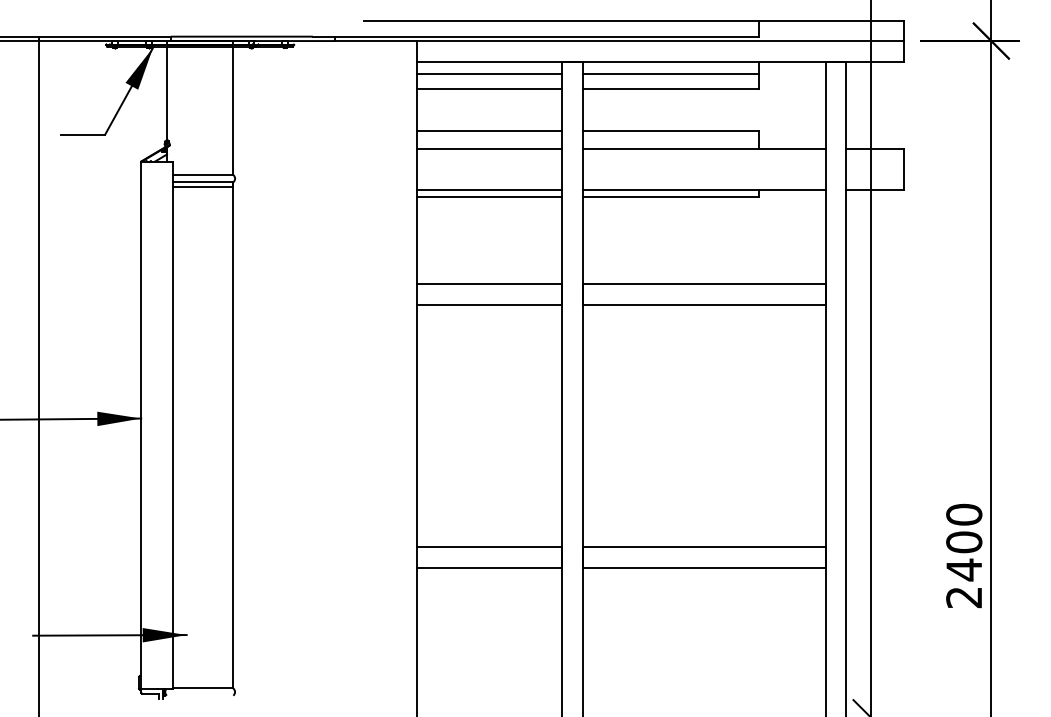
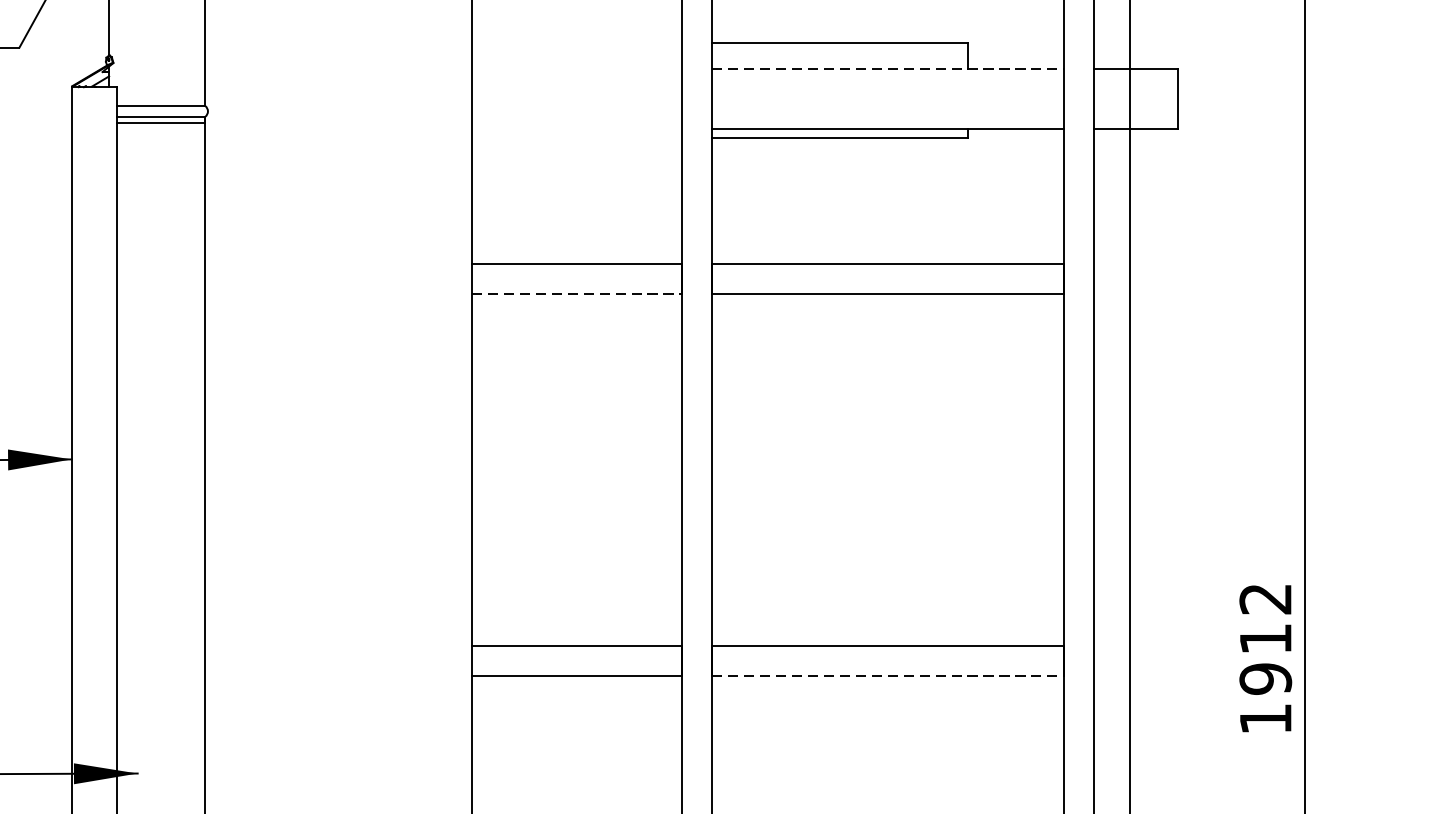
line: (489, 131) -> (577, 43), removed
line: (489, 149) -> (577, 69), removed
line: (704, 149) -> (888, 69), solid -> dashed
line: (489, 190) -> (577, 128), removed
line: (489, 197) -> (577, 138), removed
line: (490, 304) -> (578, 293), solid -> dashed
text: (964, 555) -> (1266, 658), 2400 -> 1912
line: (704, 568) -> (888, 676), solid -> dashed

